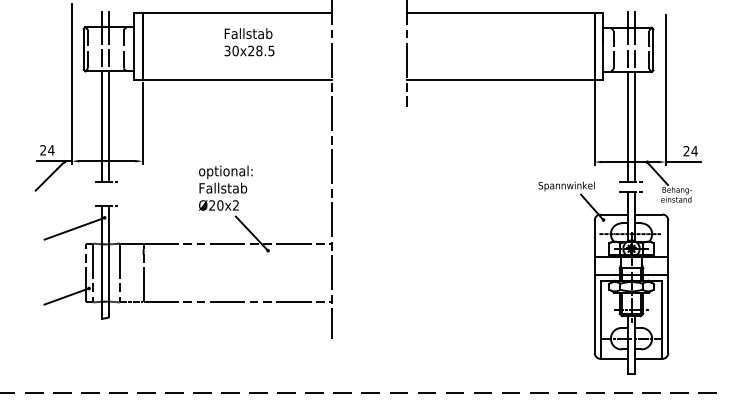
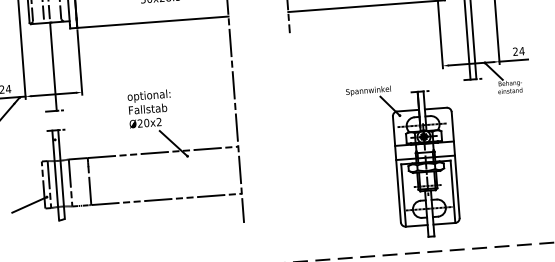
line: (102, 126) -> (47, 67), removed
line: (74, 228) -> (31, 150), removed
part: (603, 277) -> (403, 161), moved

